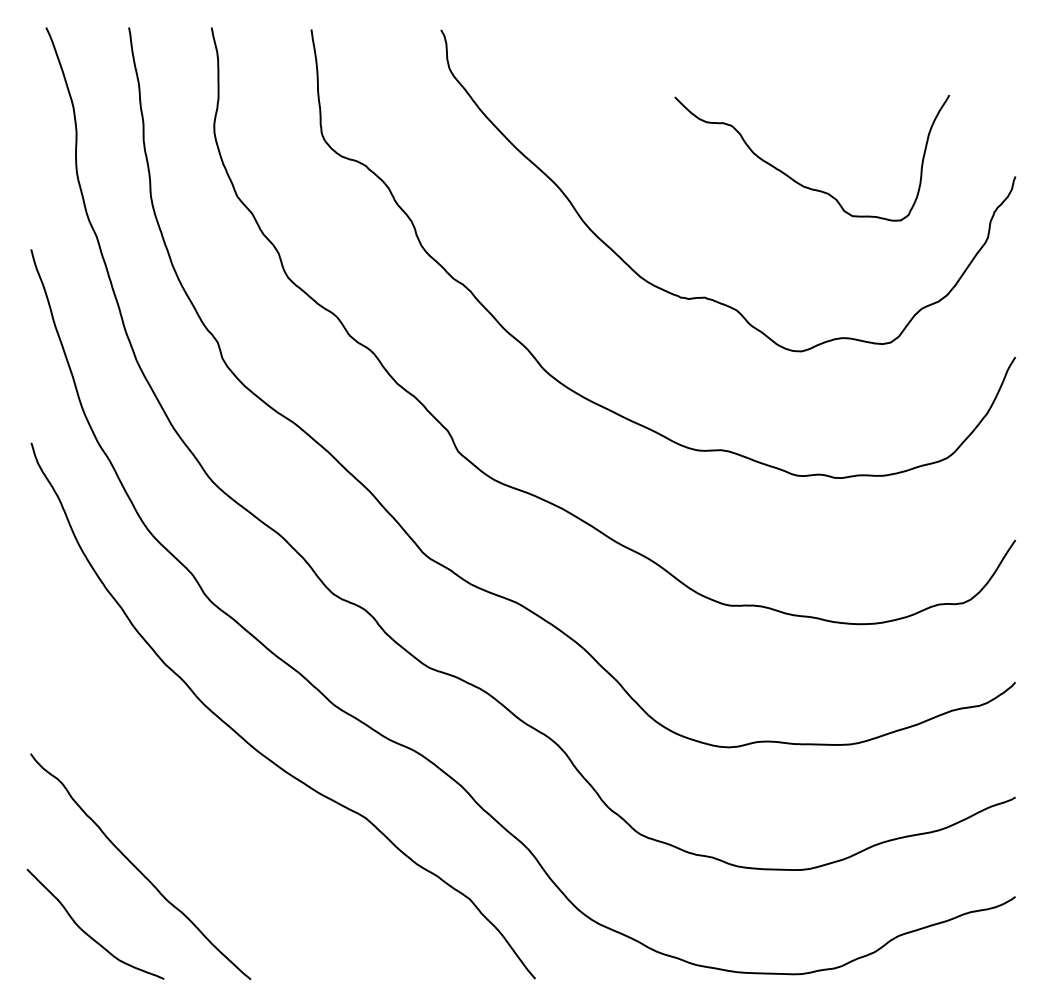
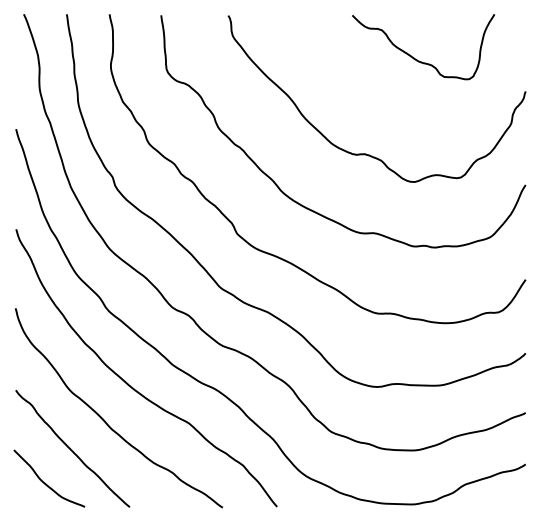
curve: (800, 182) -> (417, 59), moved
curve: (203, 812) -> (105, 420), added

